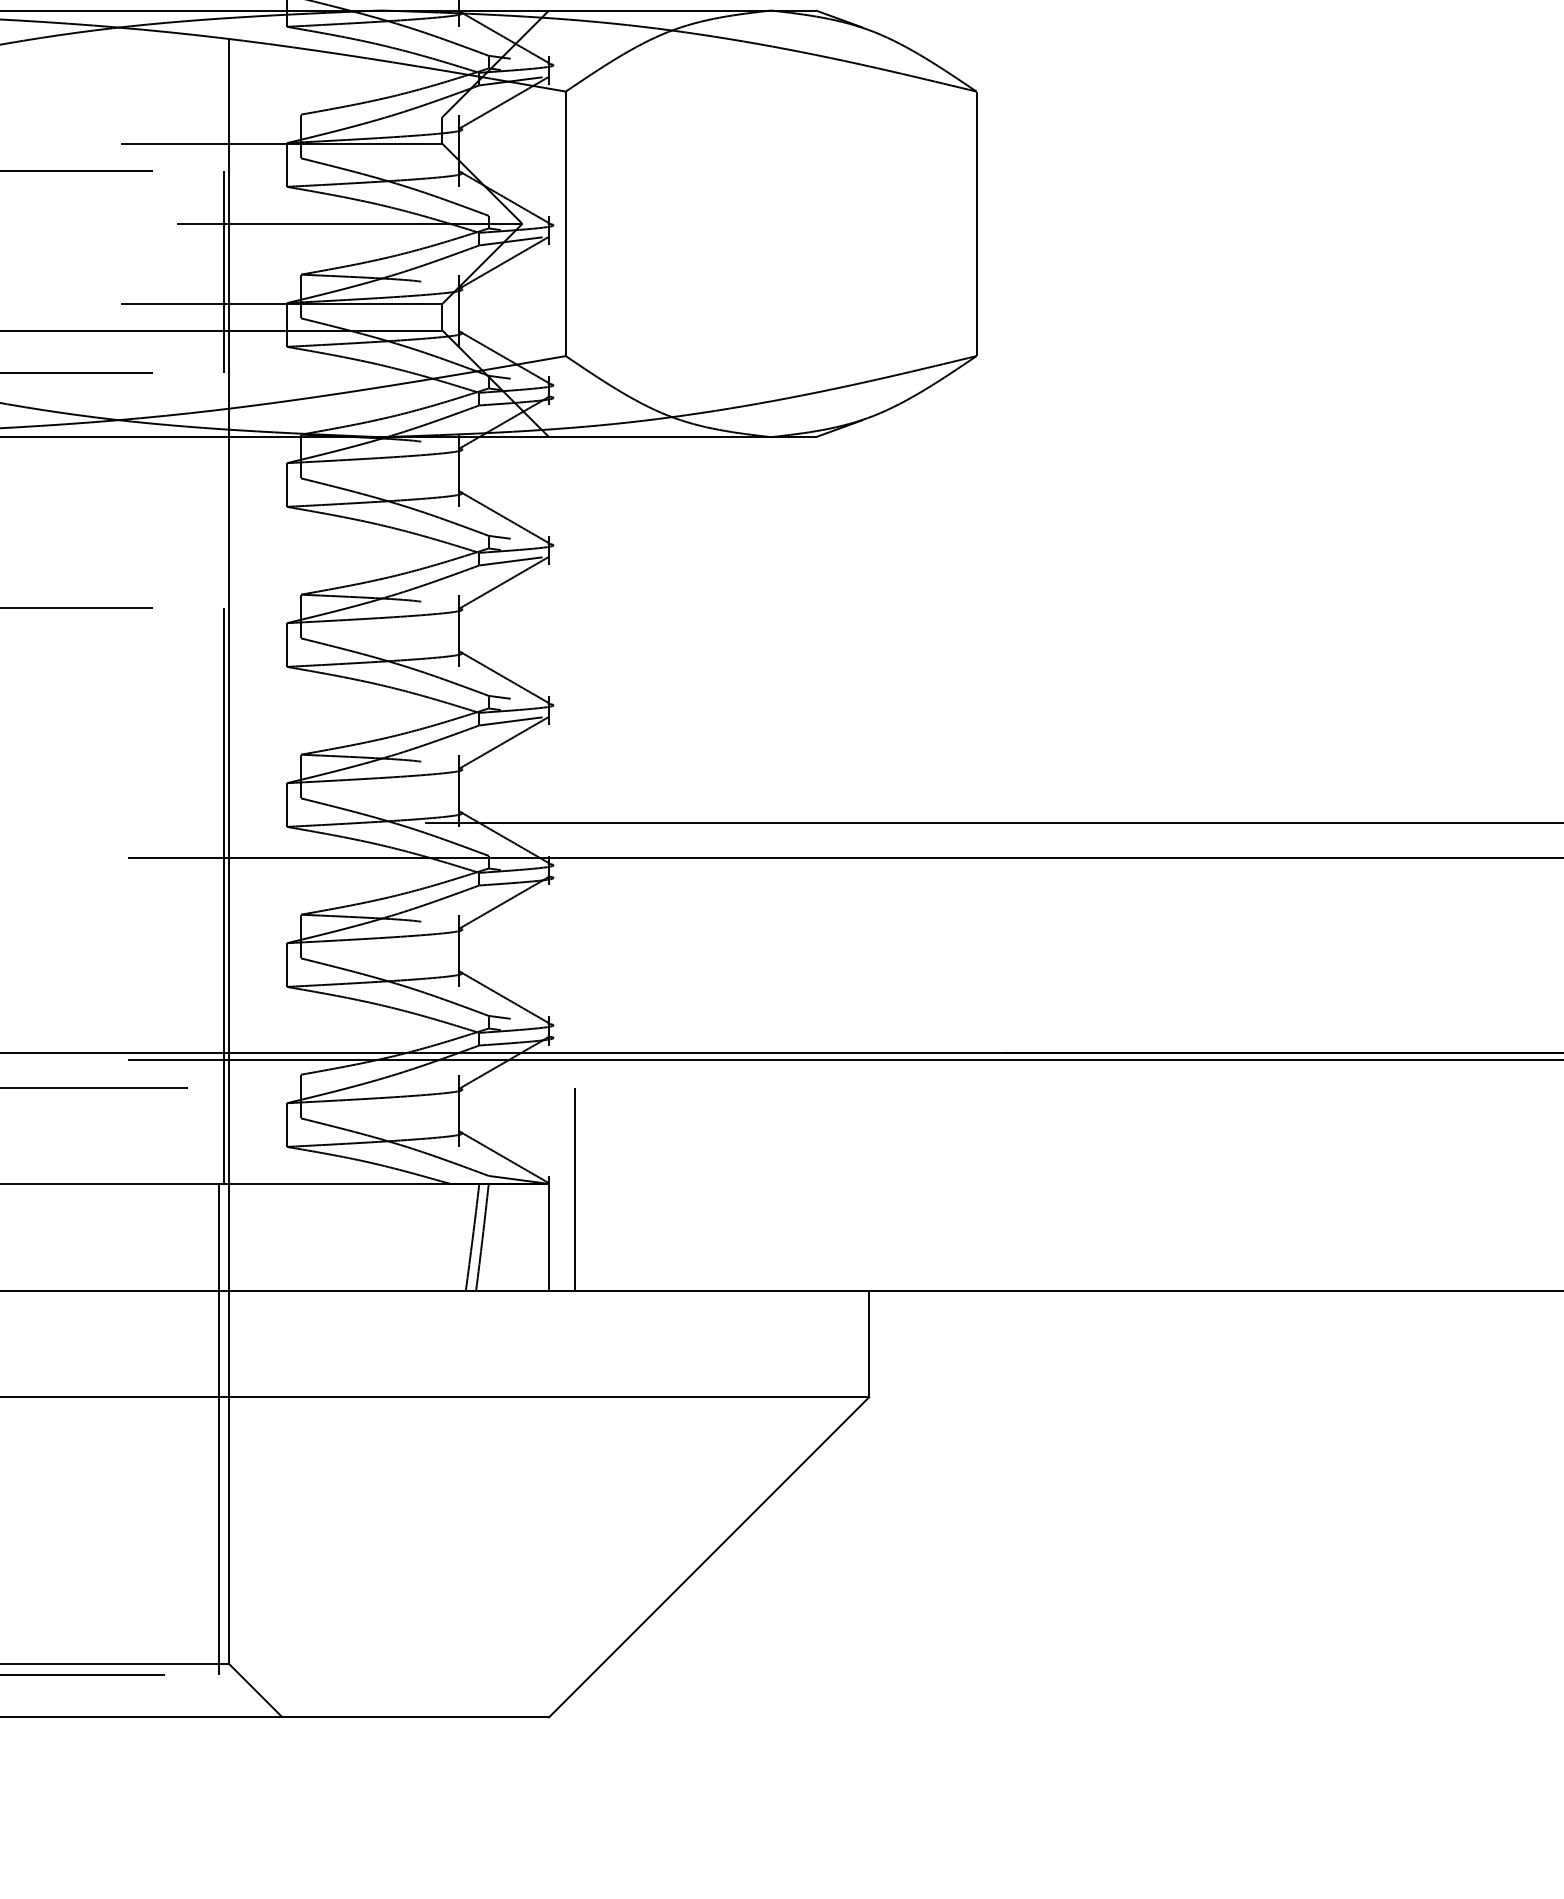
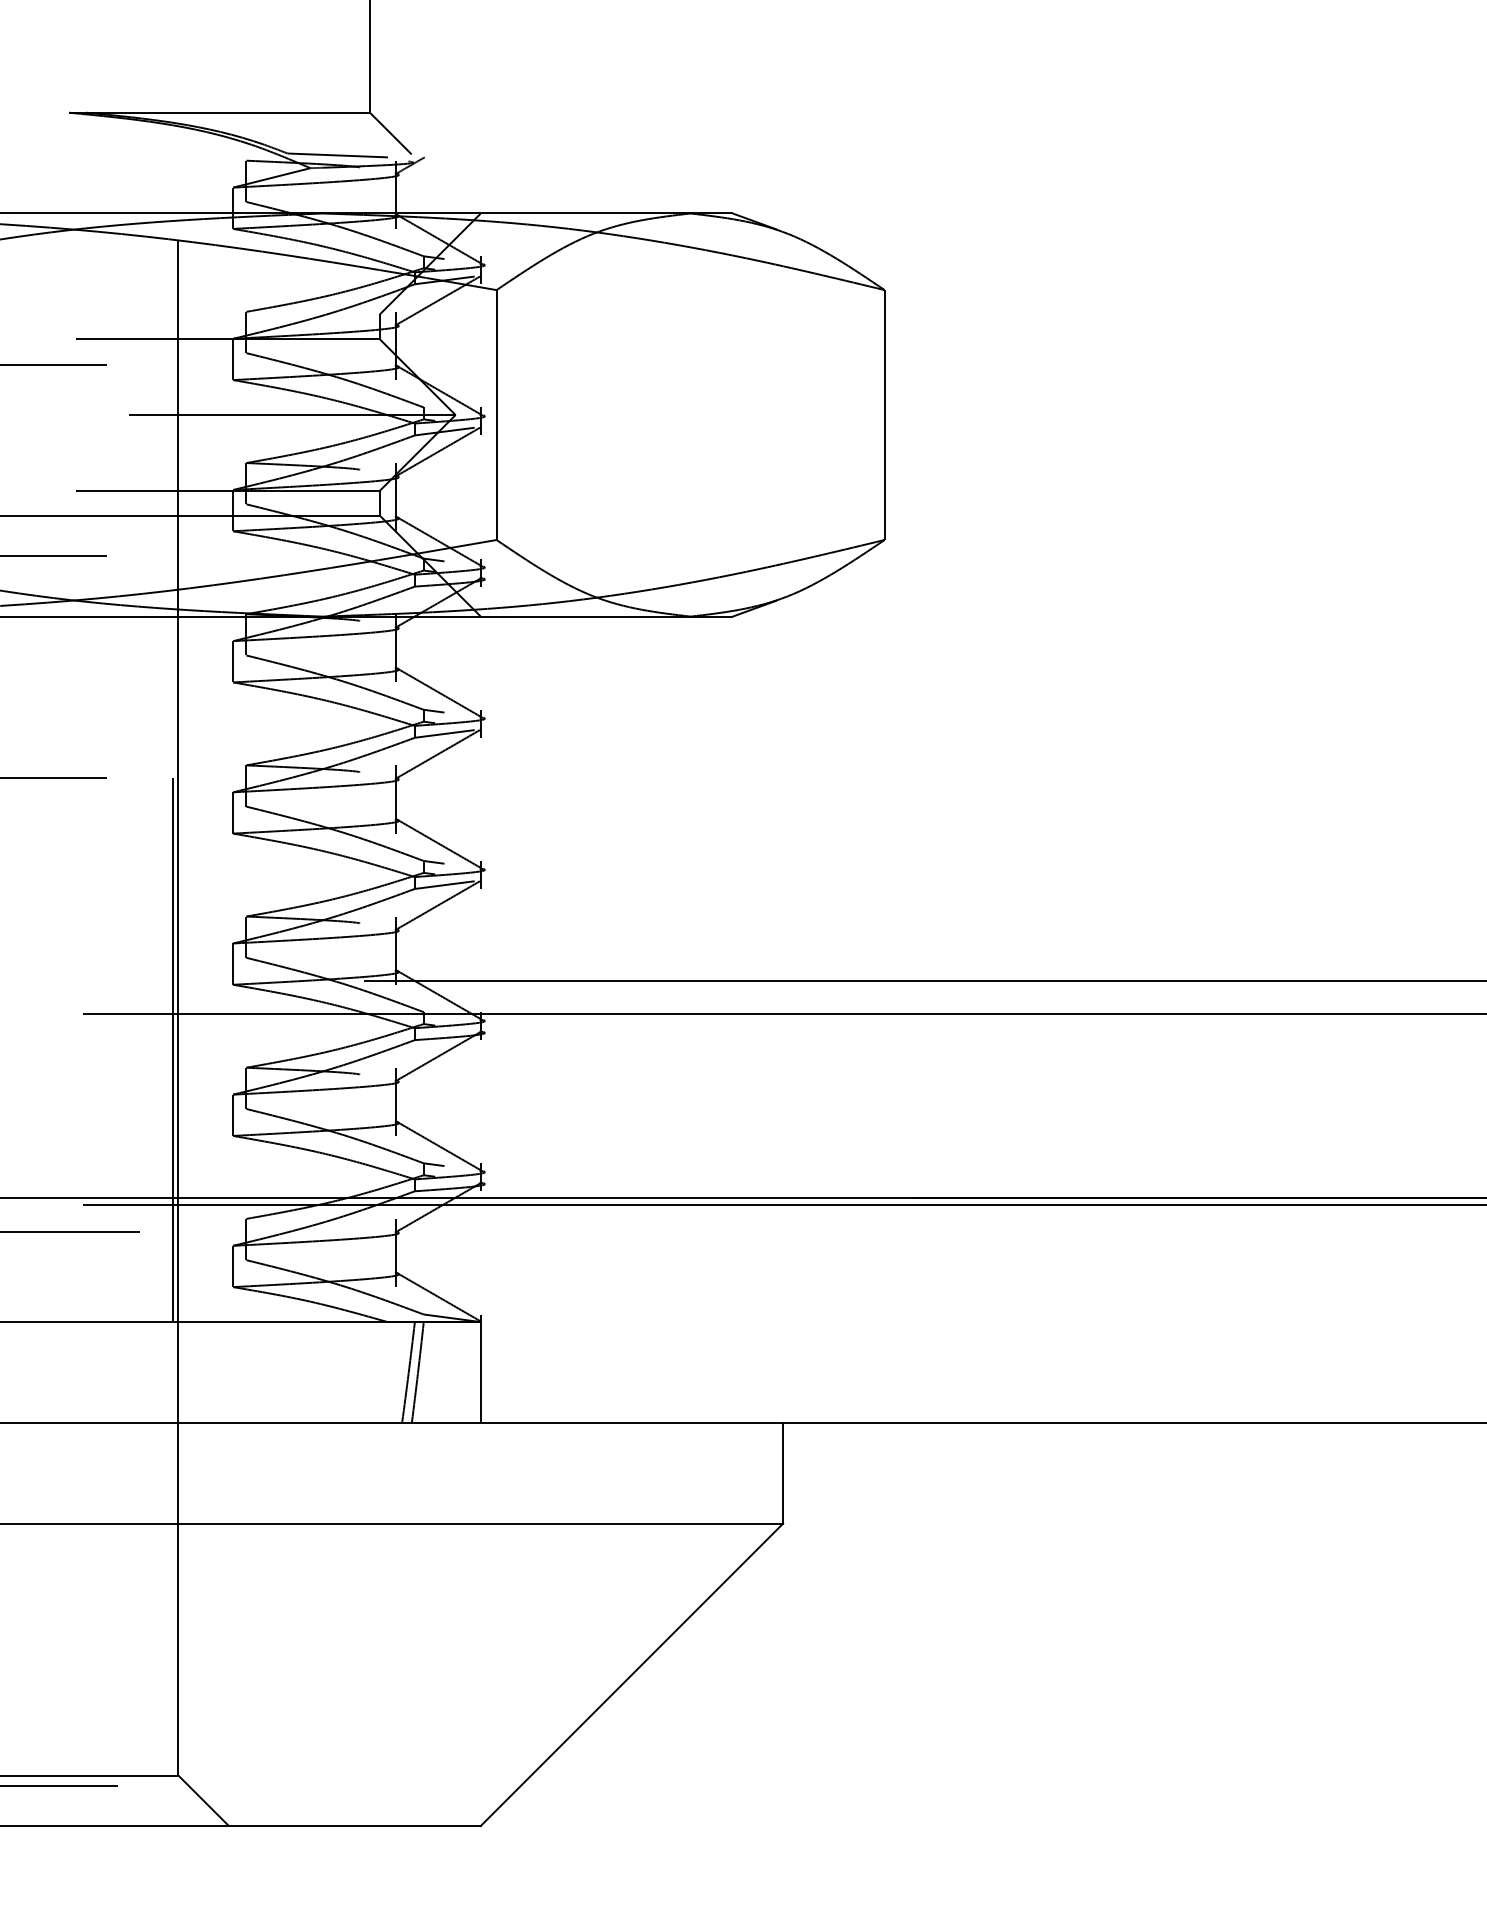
line: (223, 271) -> (173, 460), removed
line: (574, 1188) -> (504, 1326), removed
line: (218, 1428) -> (168, 1553), removed

